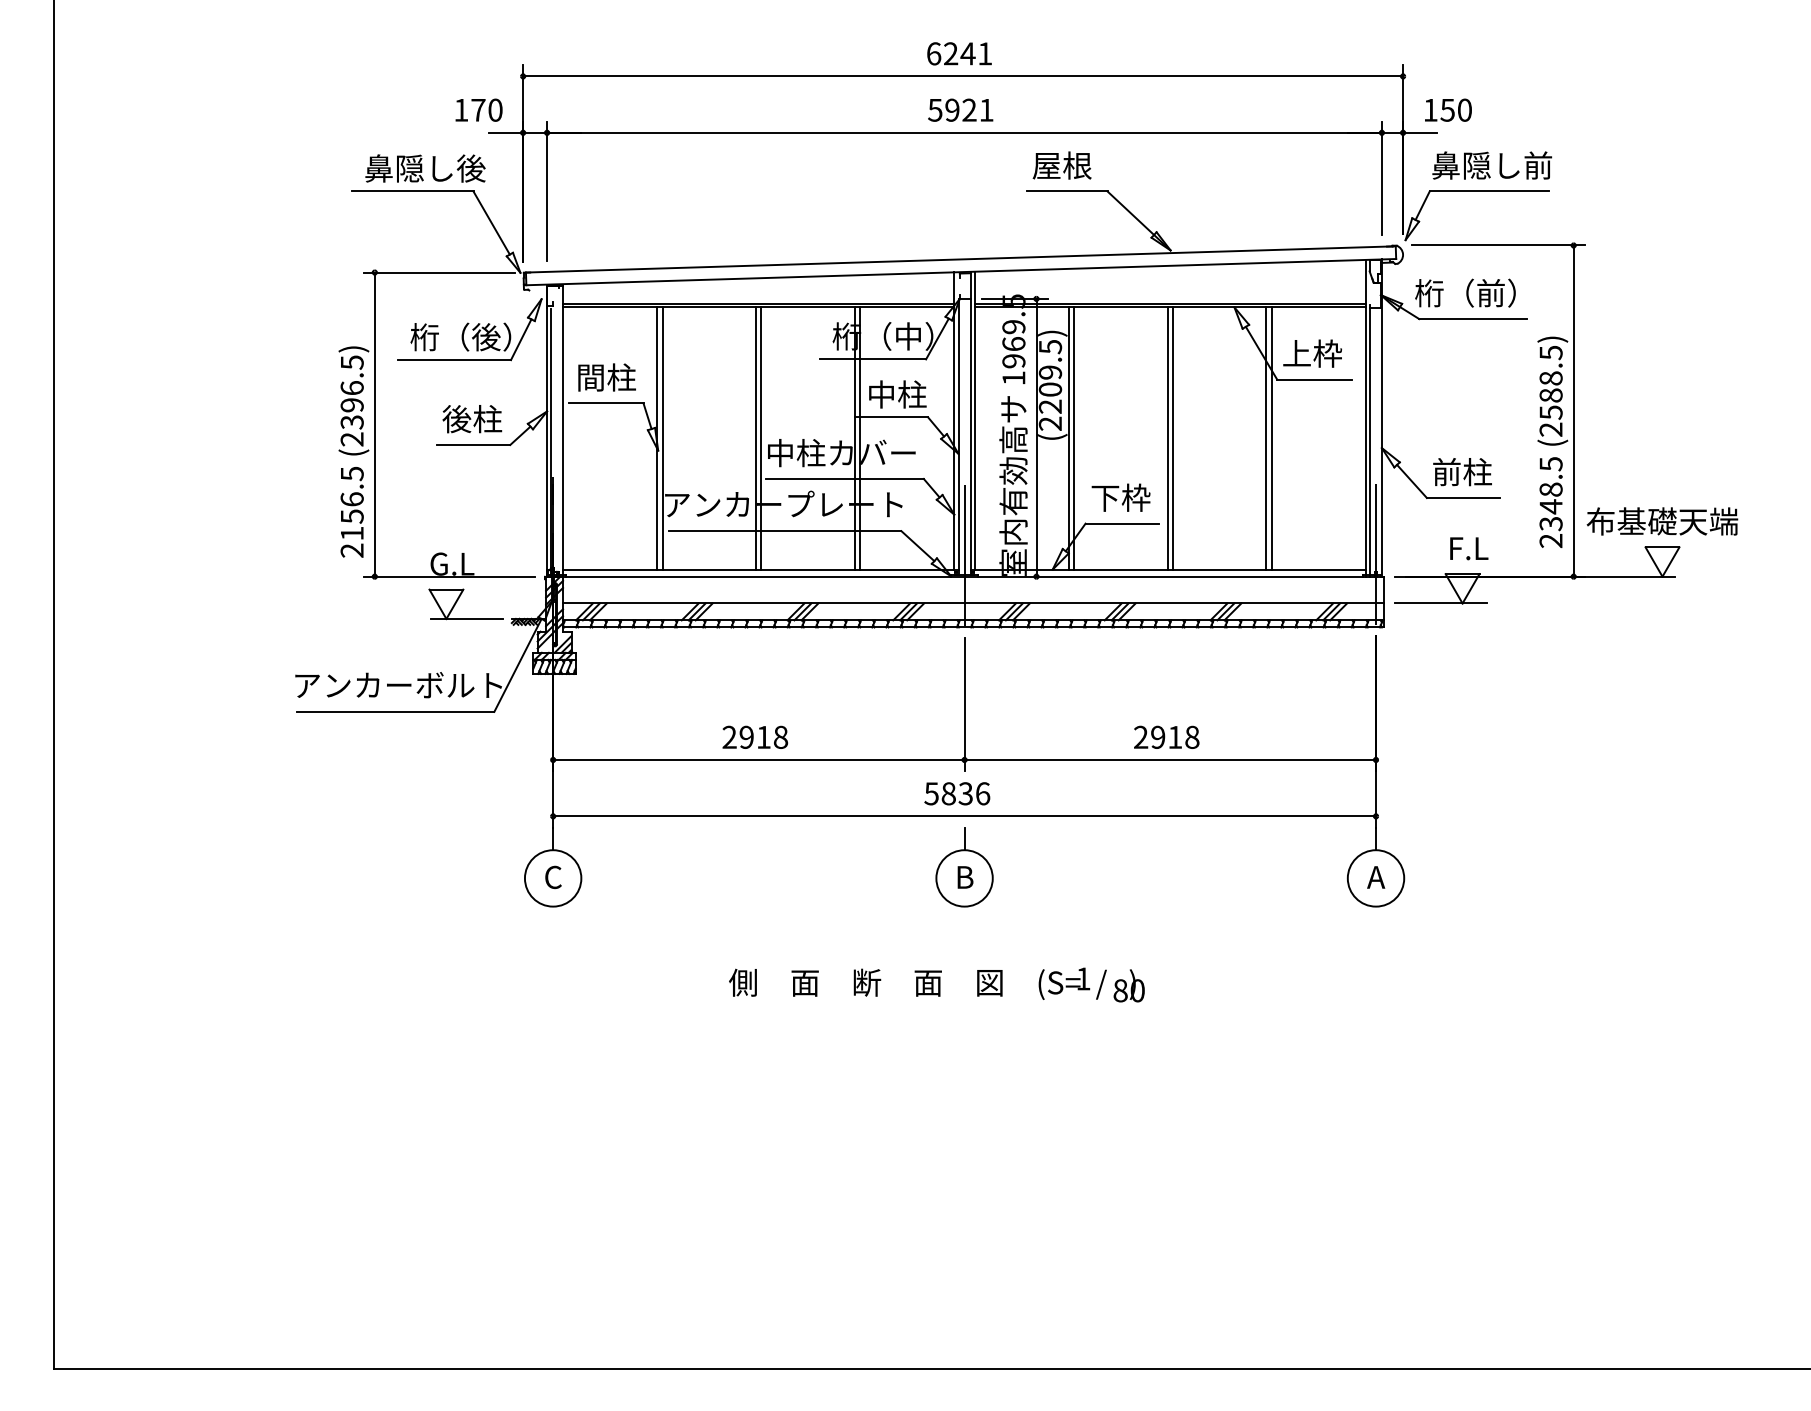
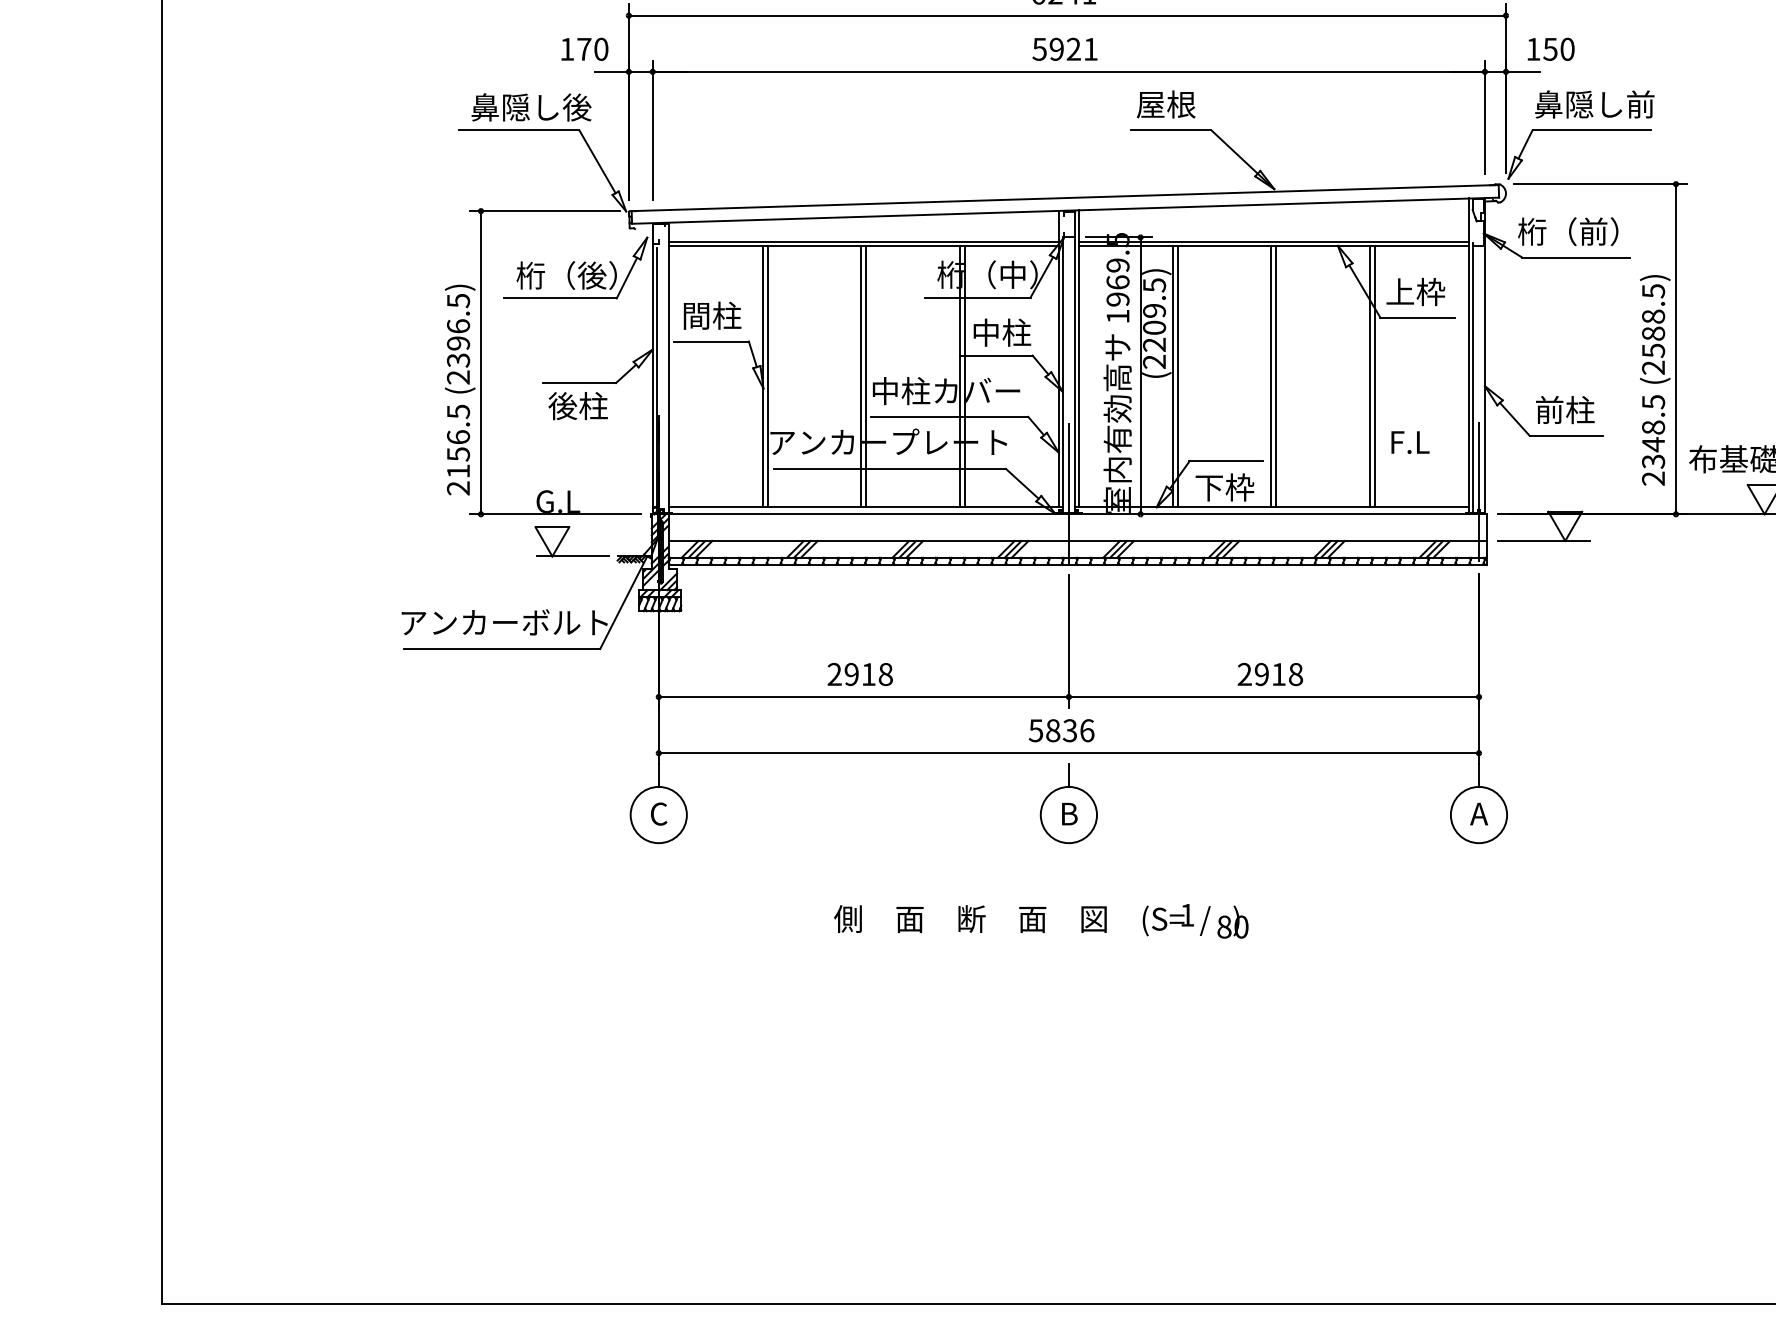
text: (472, 419) -> (578, 406), moved
text: (1120, 497) -> (1224, 487), moved
text: (1469, 548) -> (1410, 442), moved

